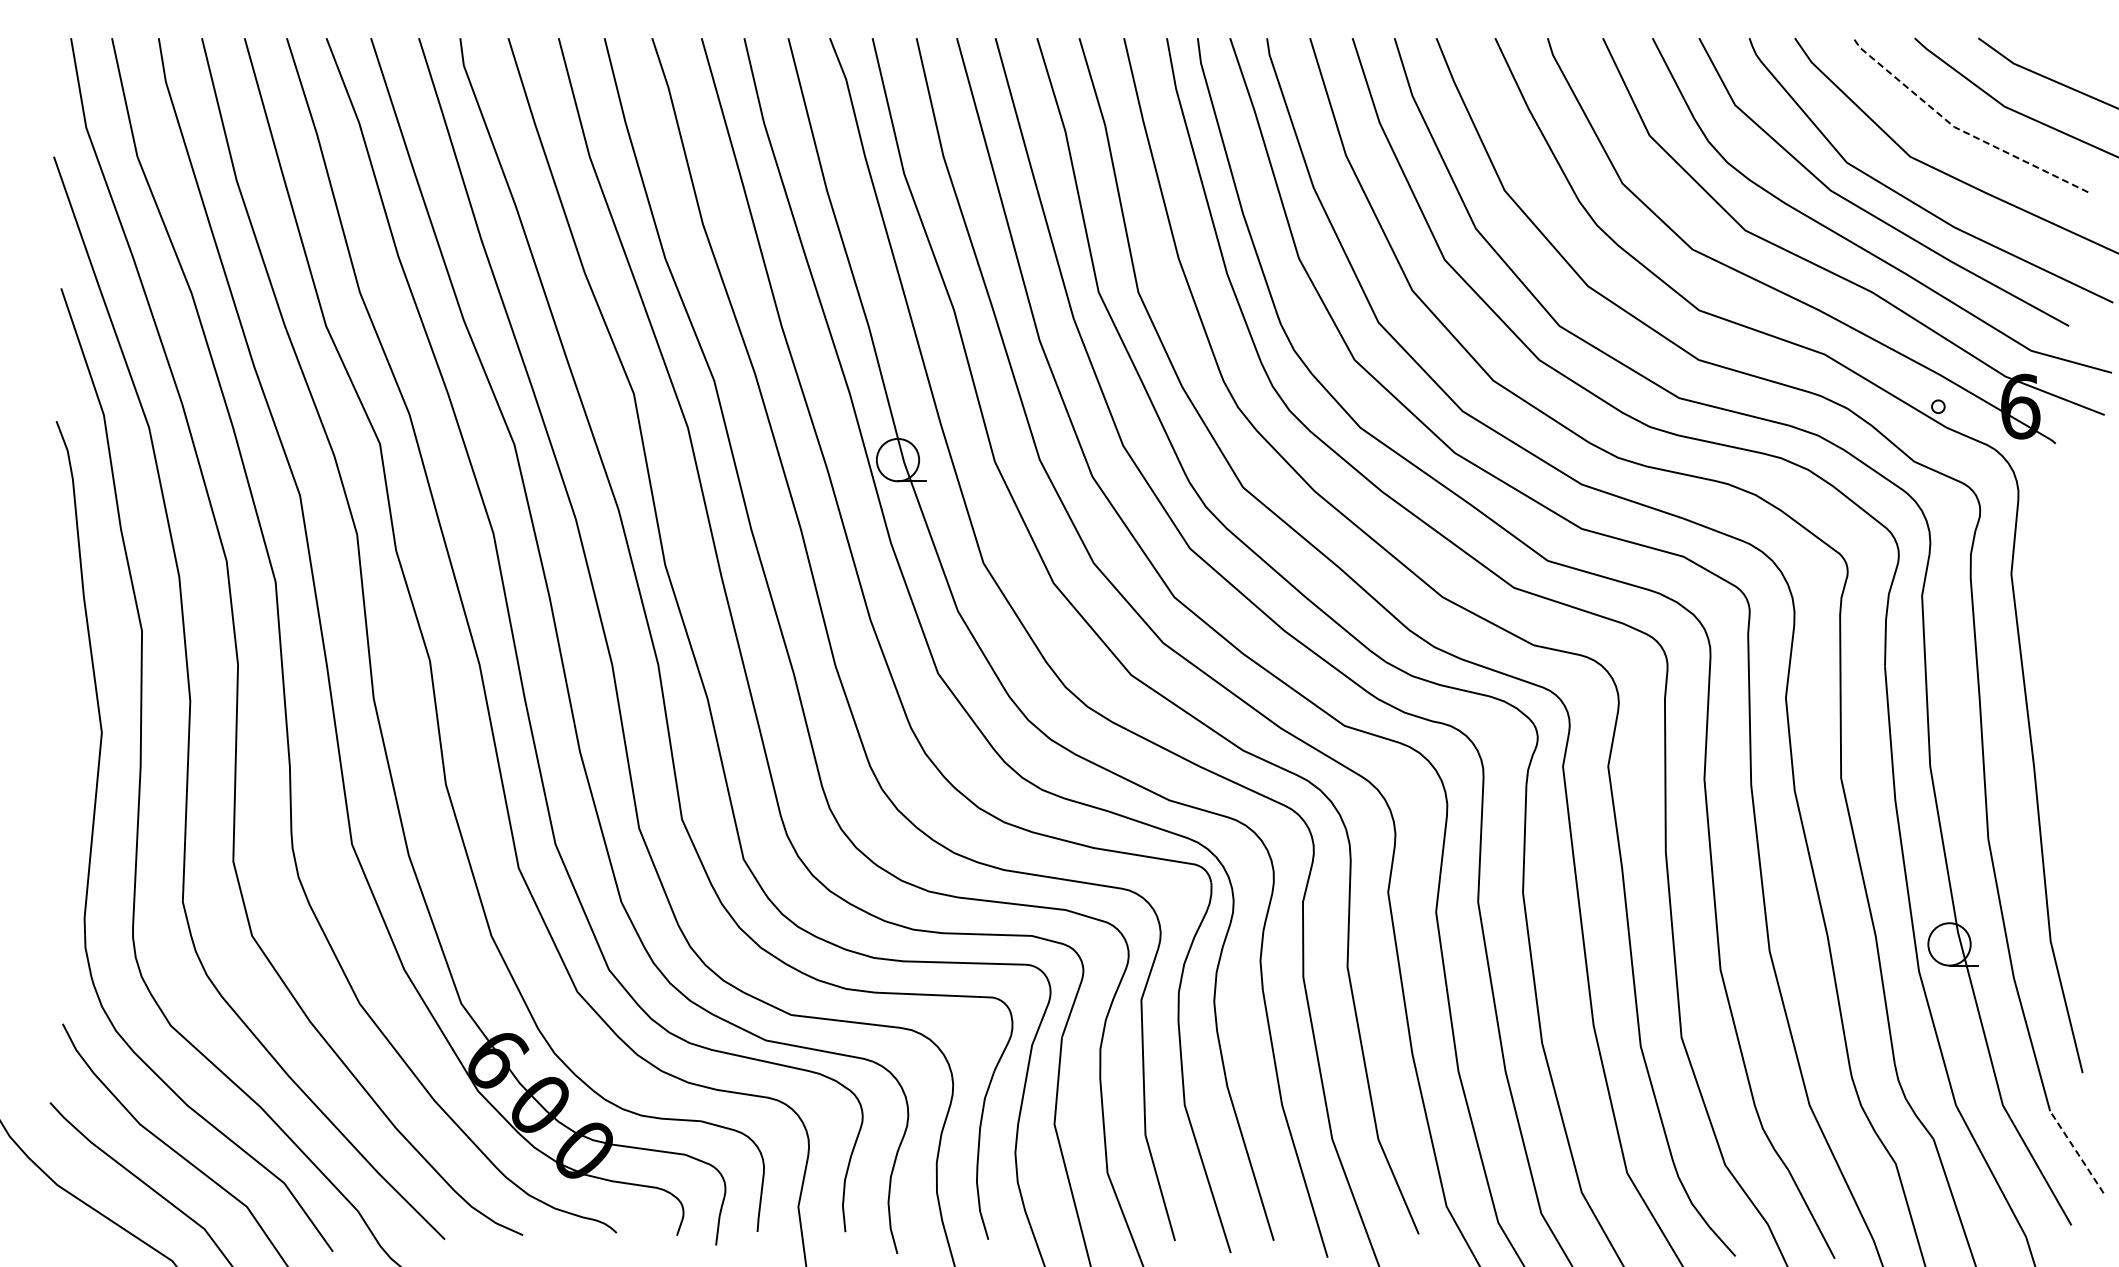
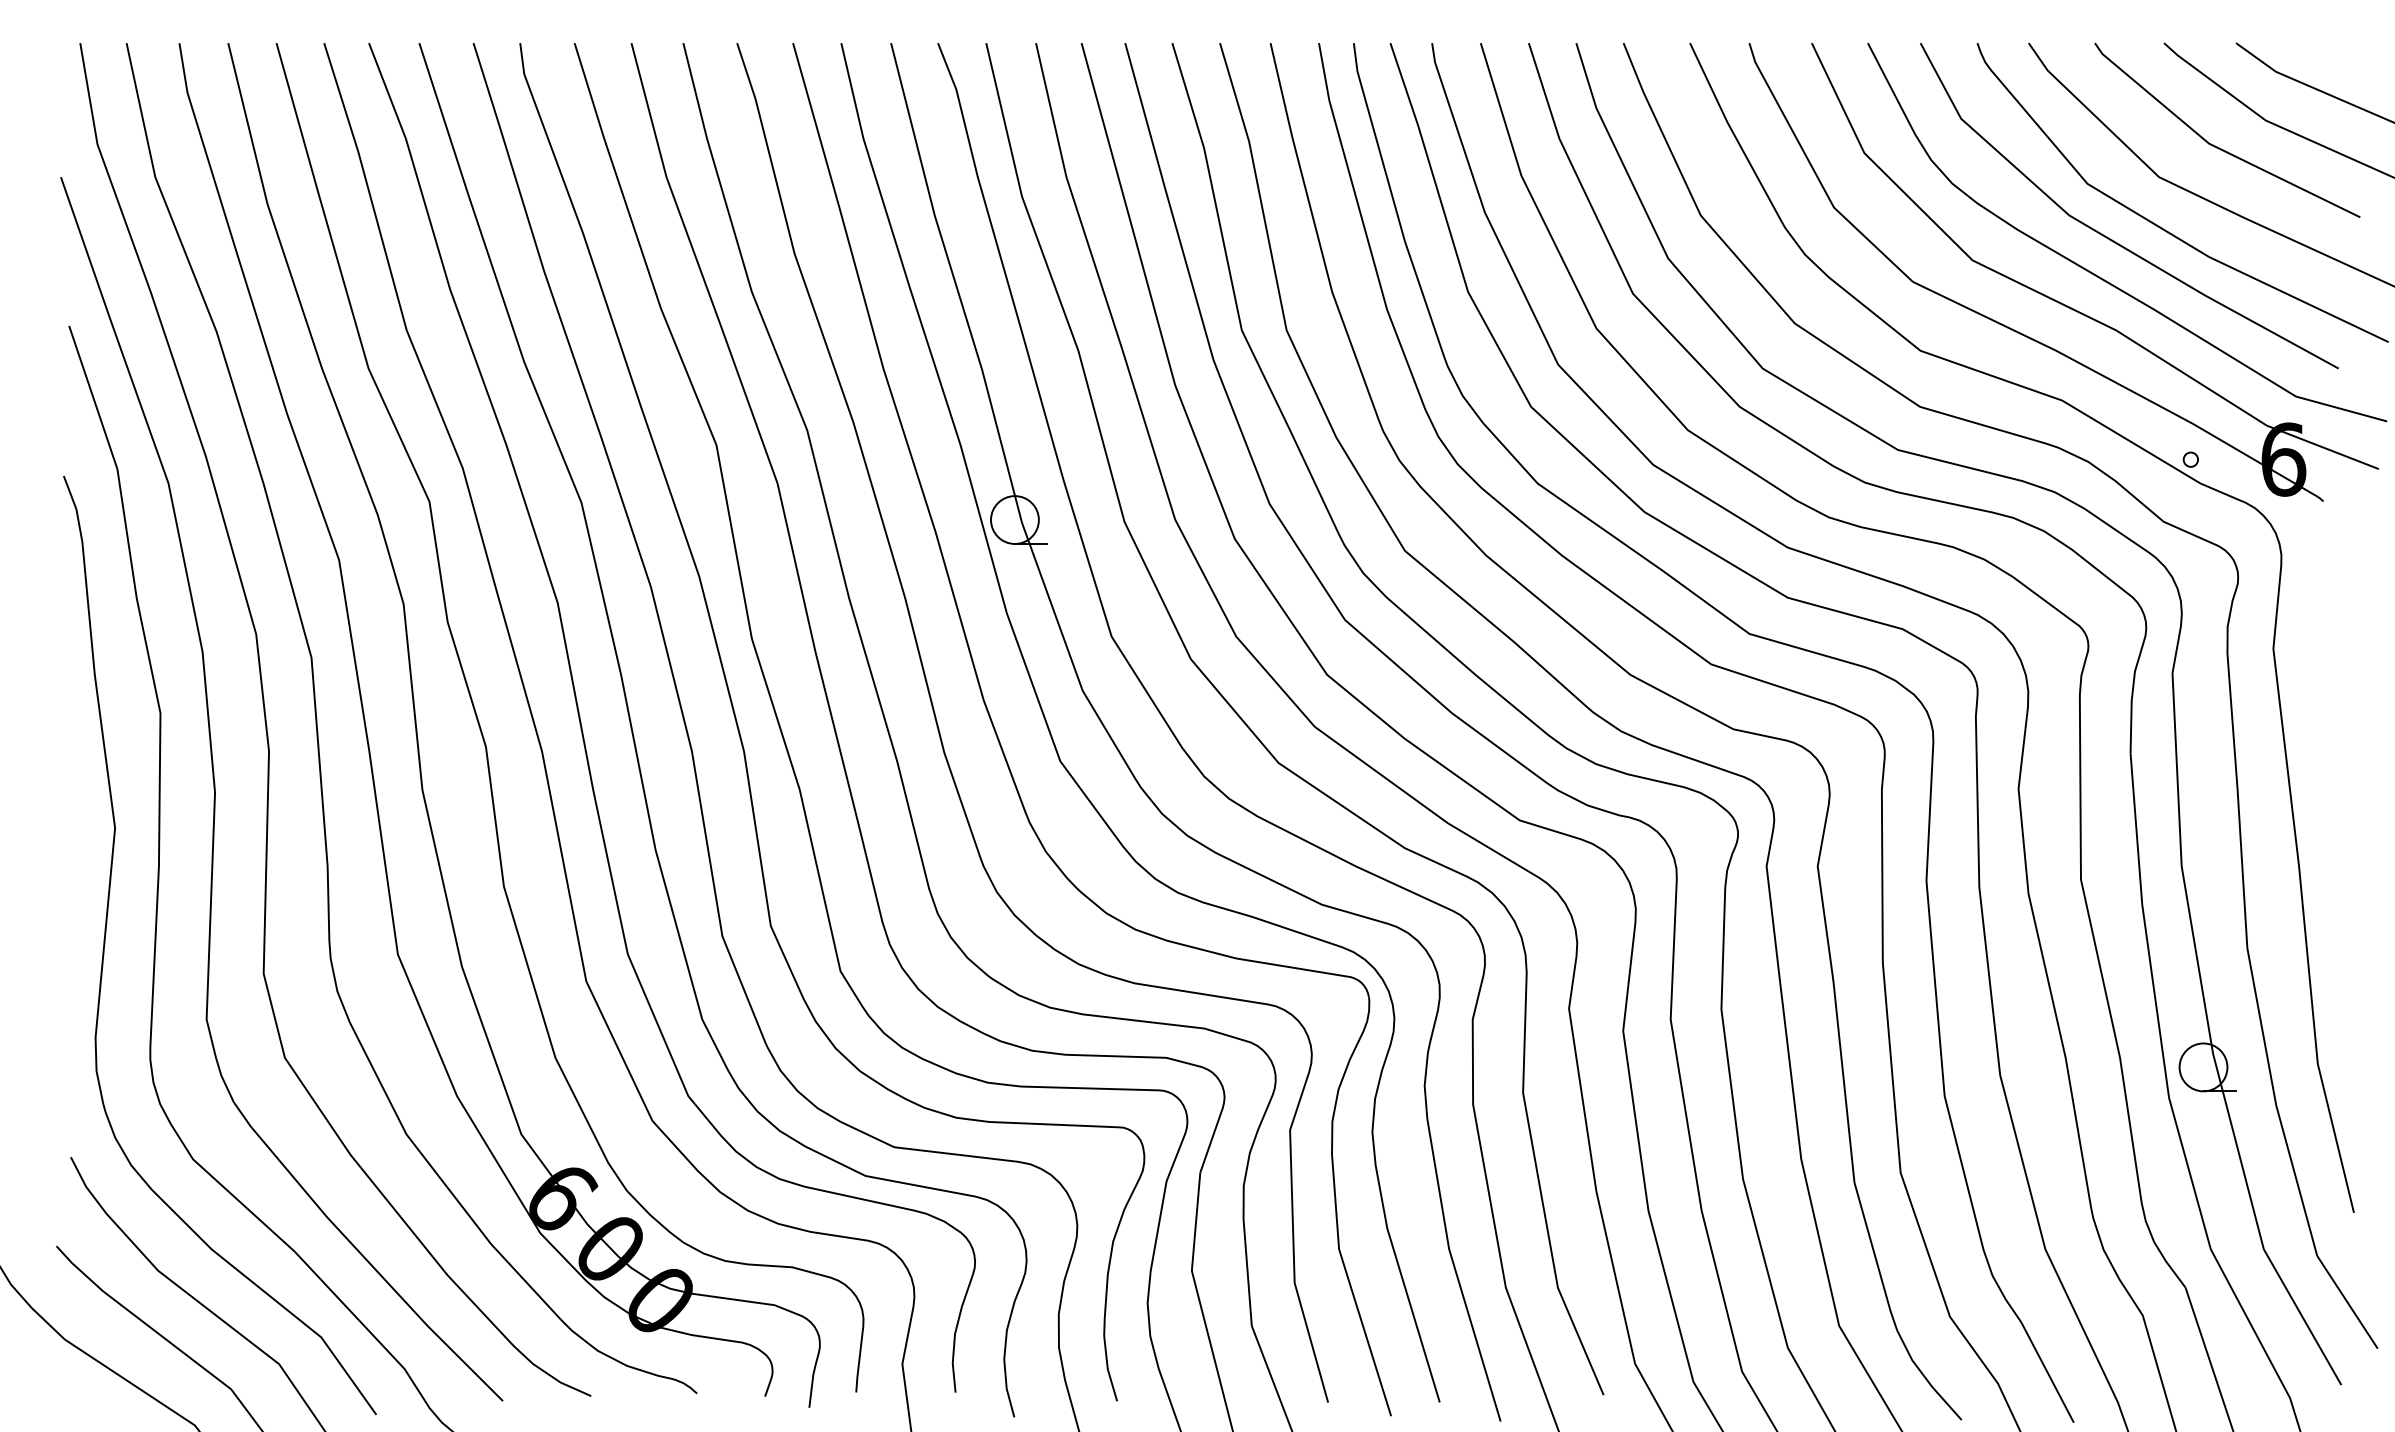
line: (1958, 129) -> (2213, 146), dashed -> solid
line: (2076, 1152) -> (2347, 1302), dashed -> solid

